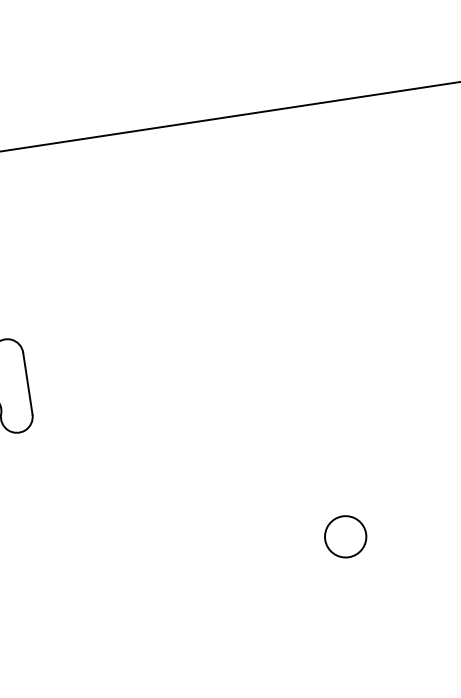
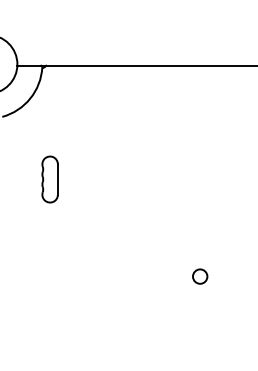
circle: (346, 536) -> (200, 276), size x0.71

